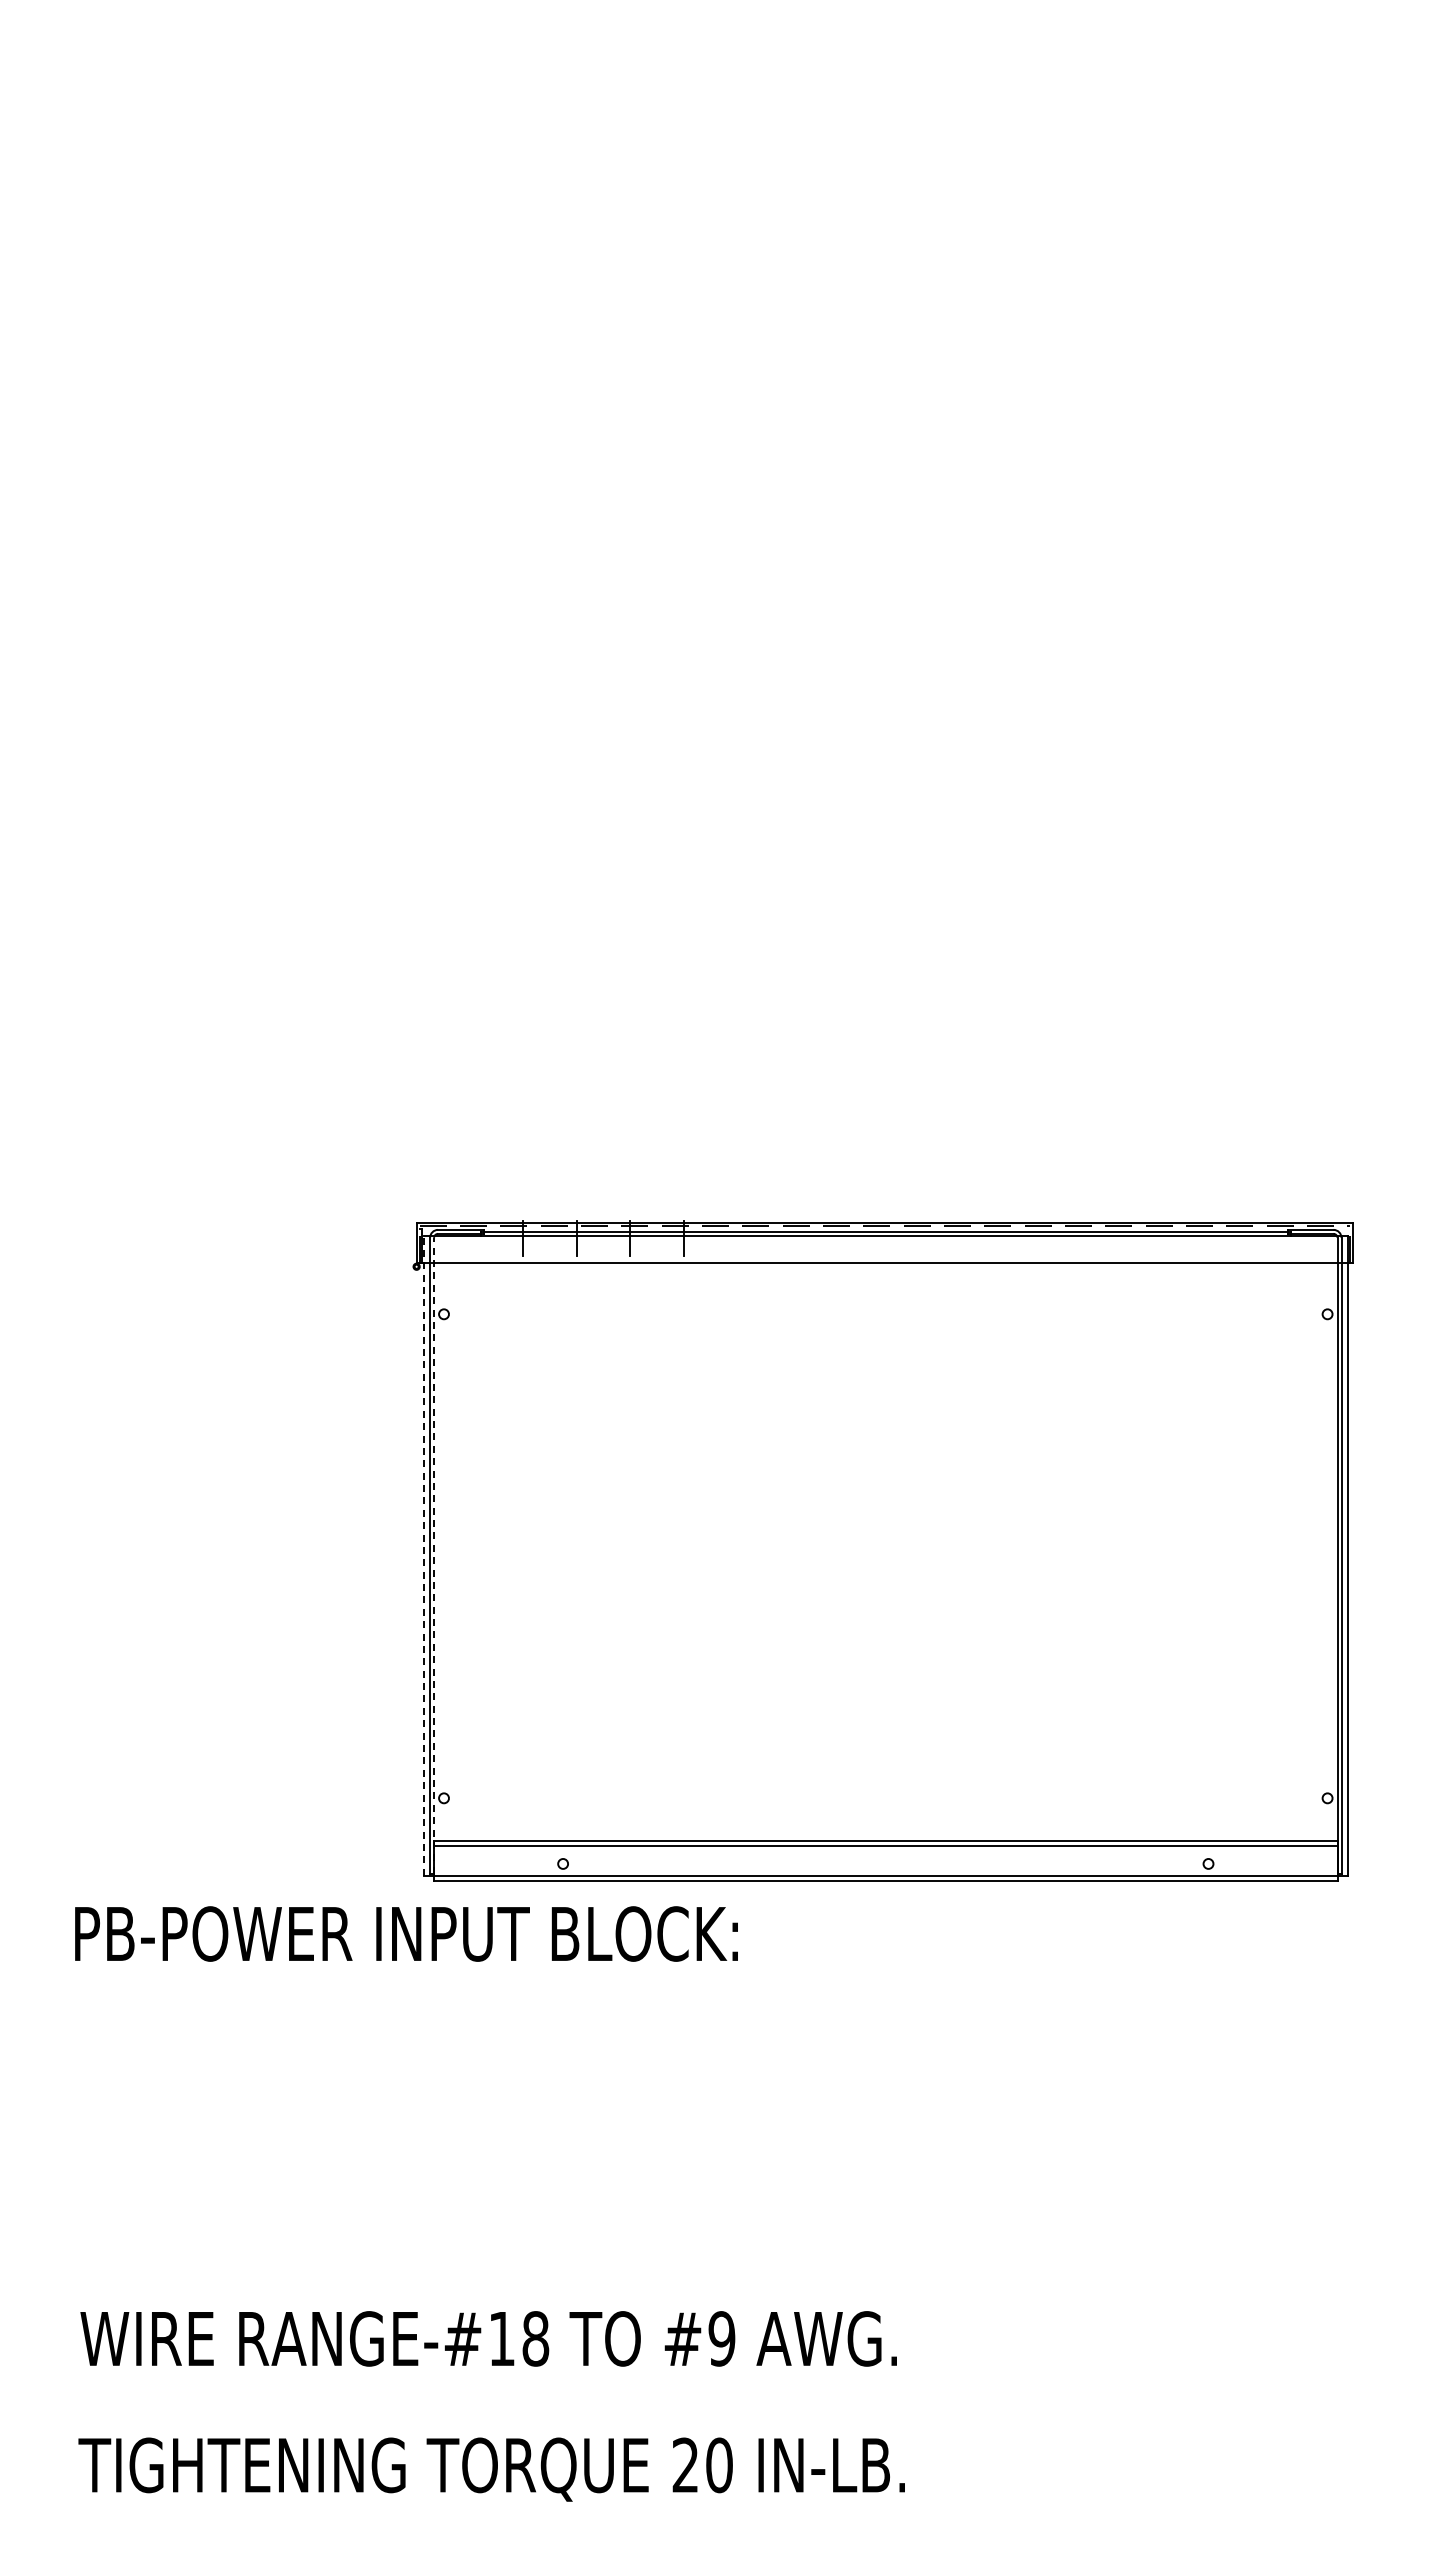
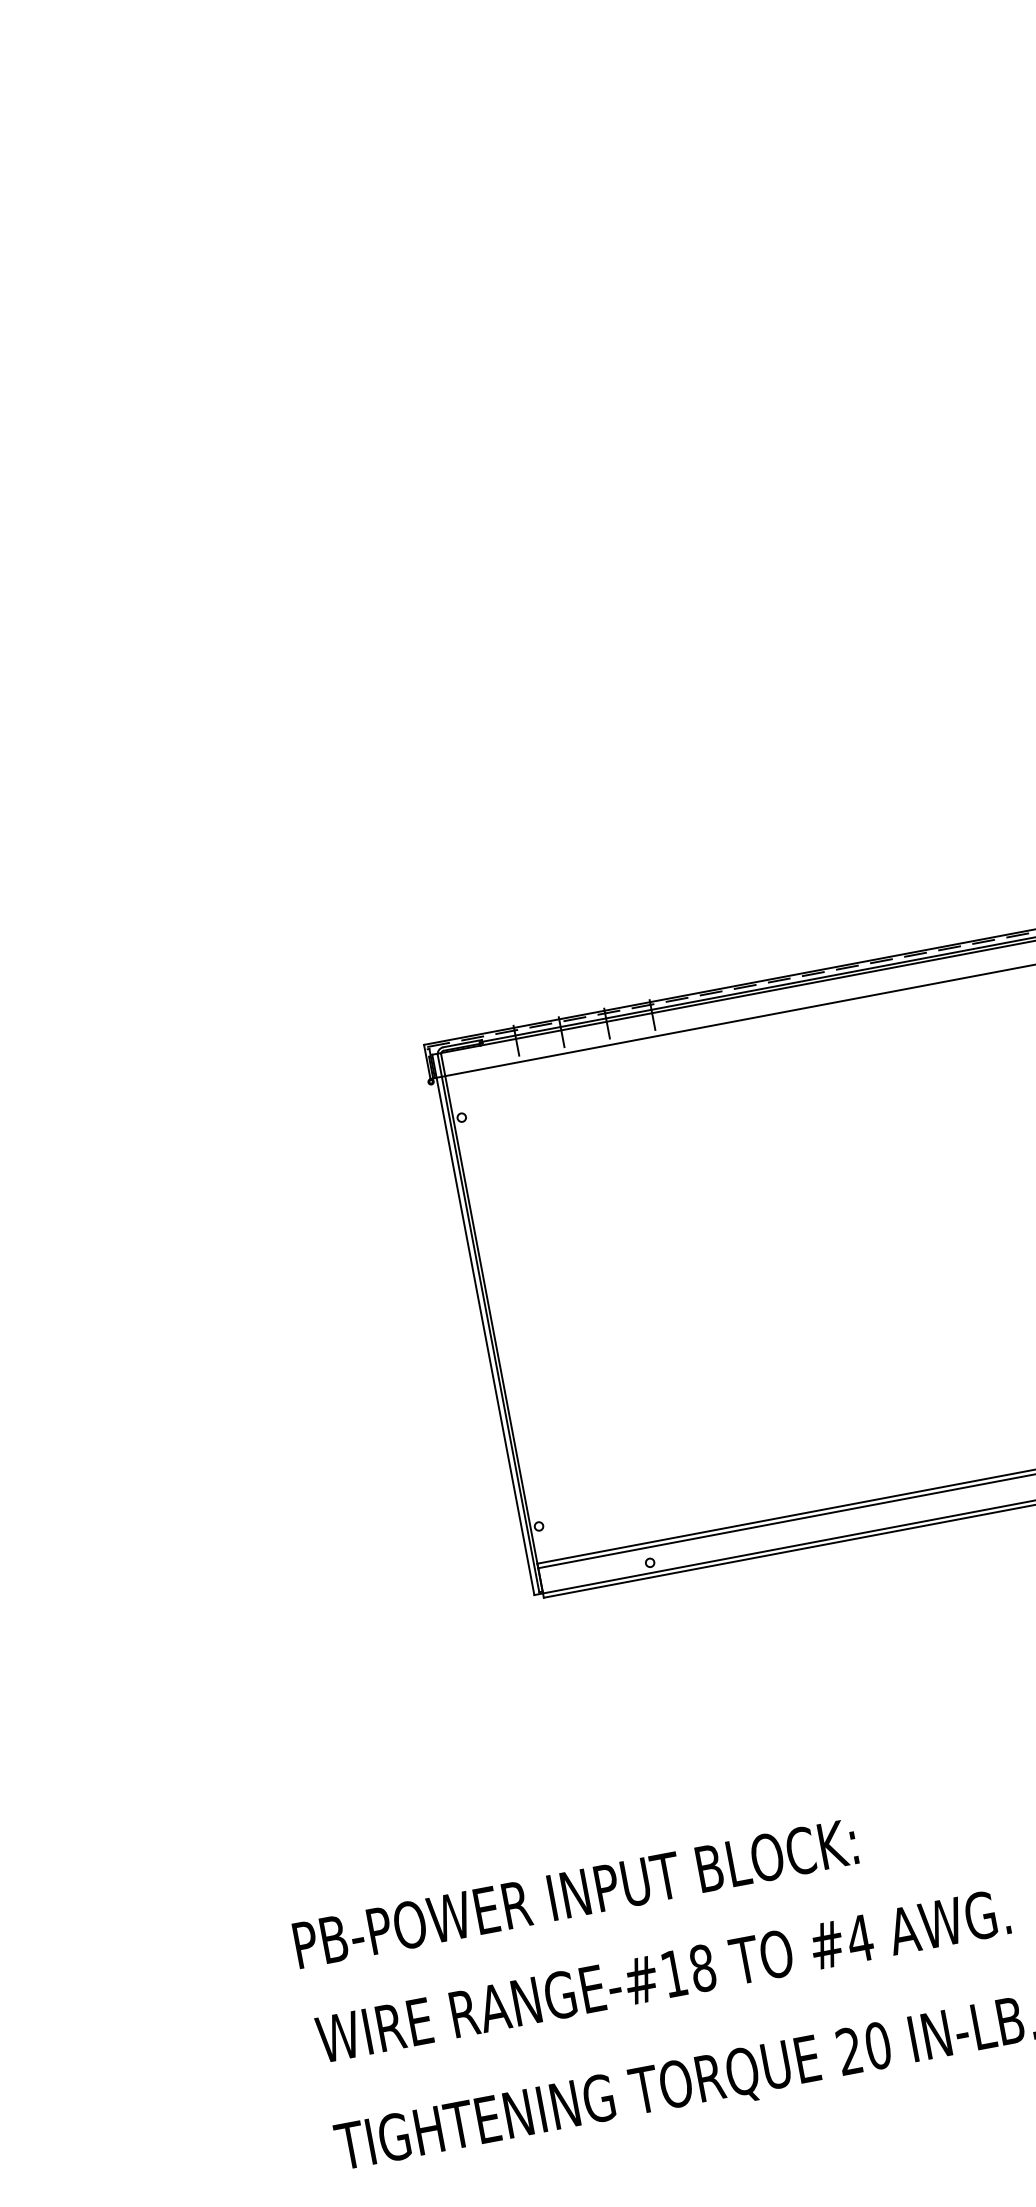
line: (423, 1555) -> (482, 1324), dashed -> solid
line: (434, 1555) -> (492, 1322), dashed -> solid
text: (406, 1933) -> (575, 1893), moved
text: (721, 2338) -> (859, 1938), #9 -> #4

